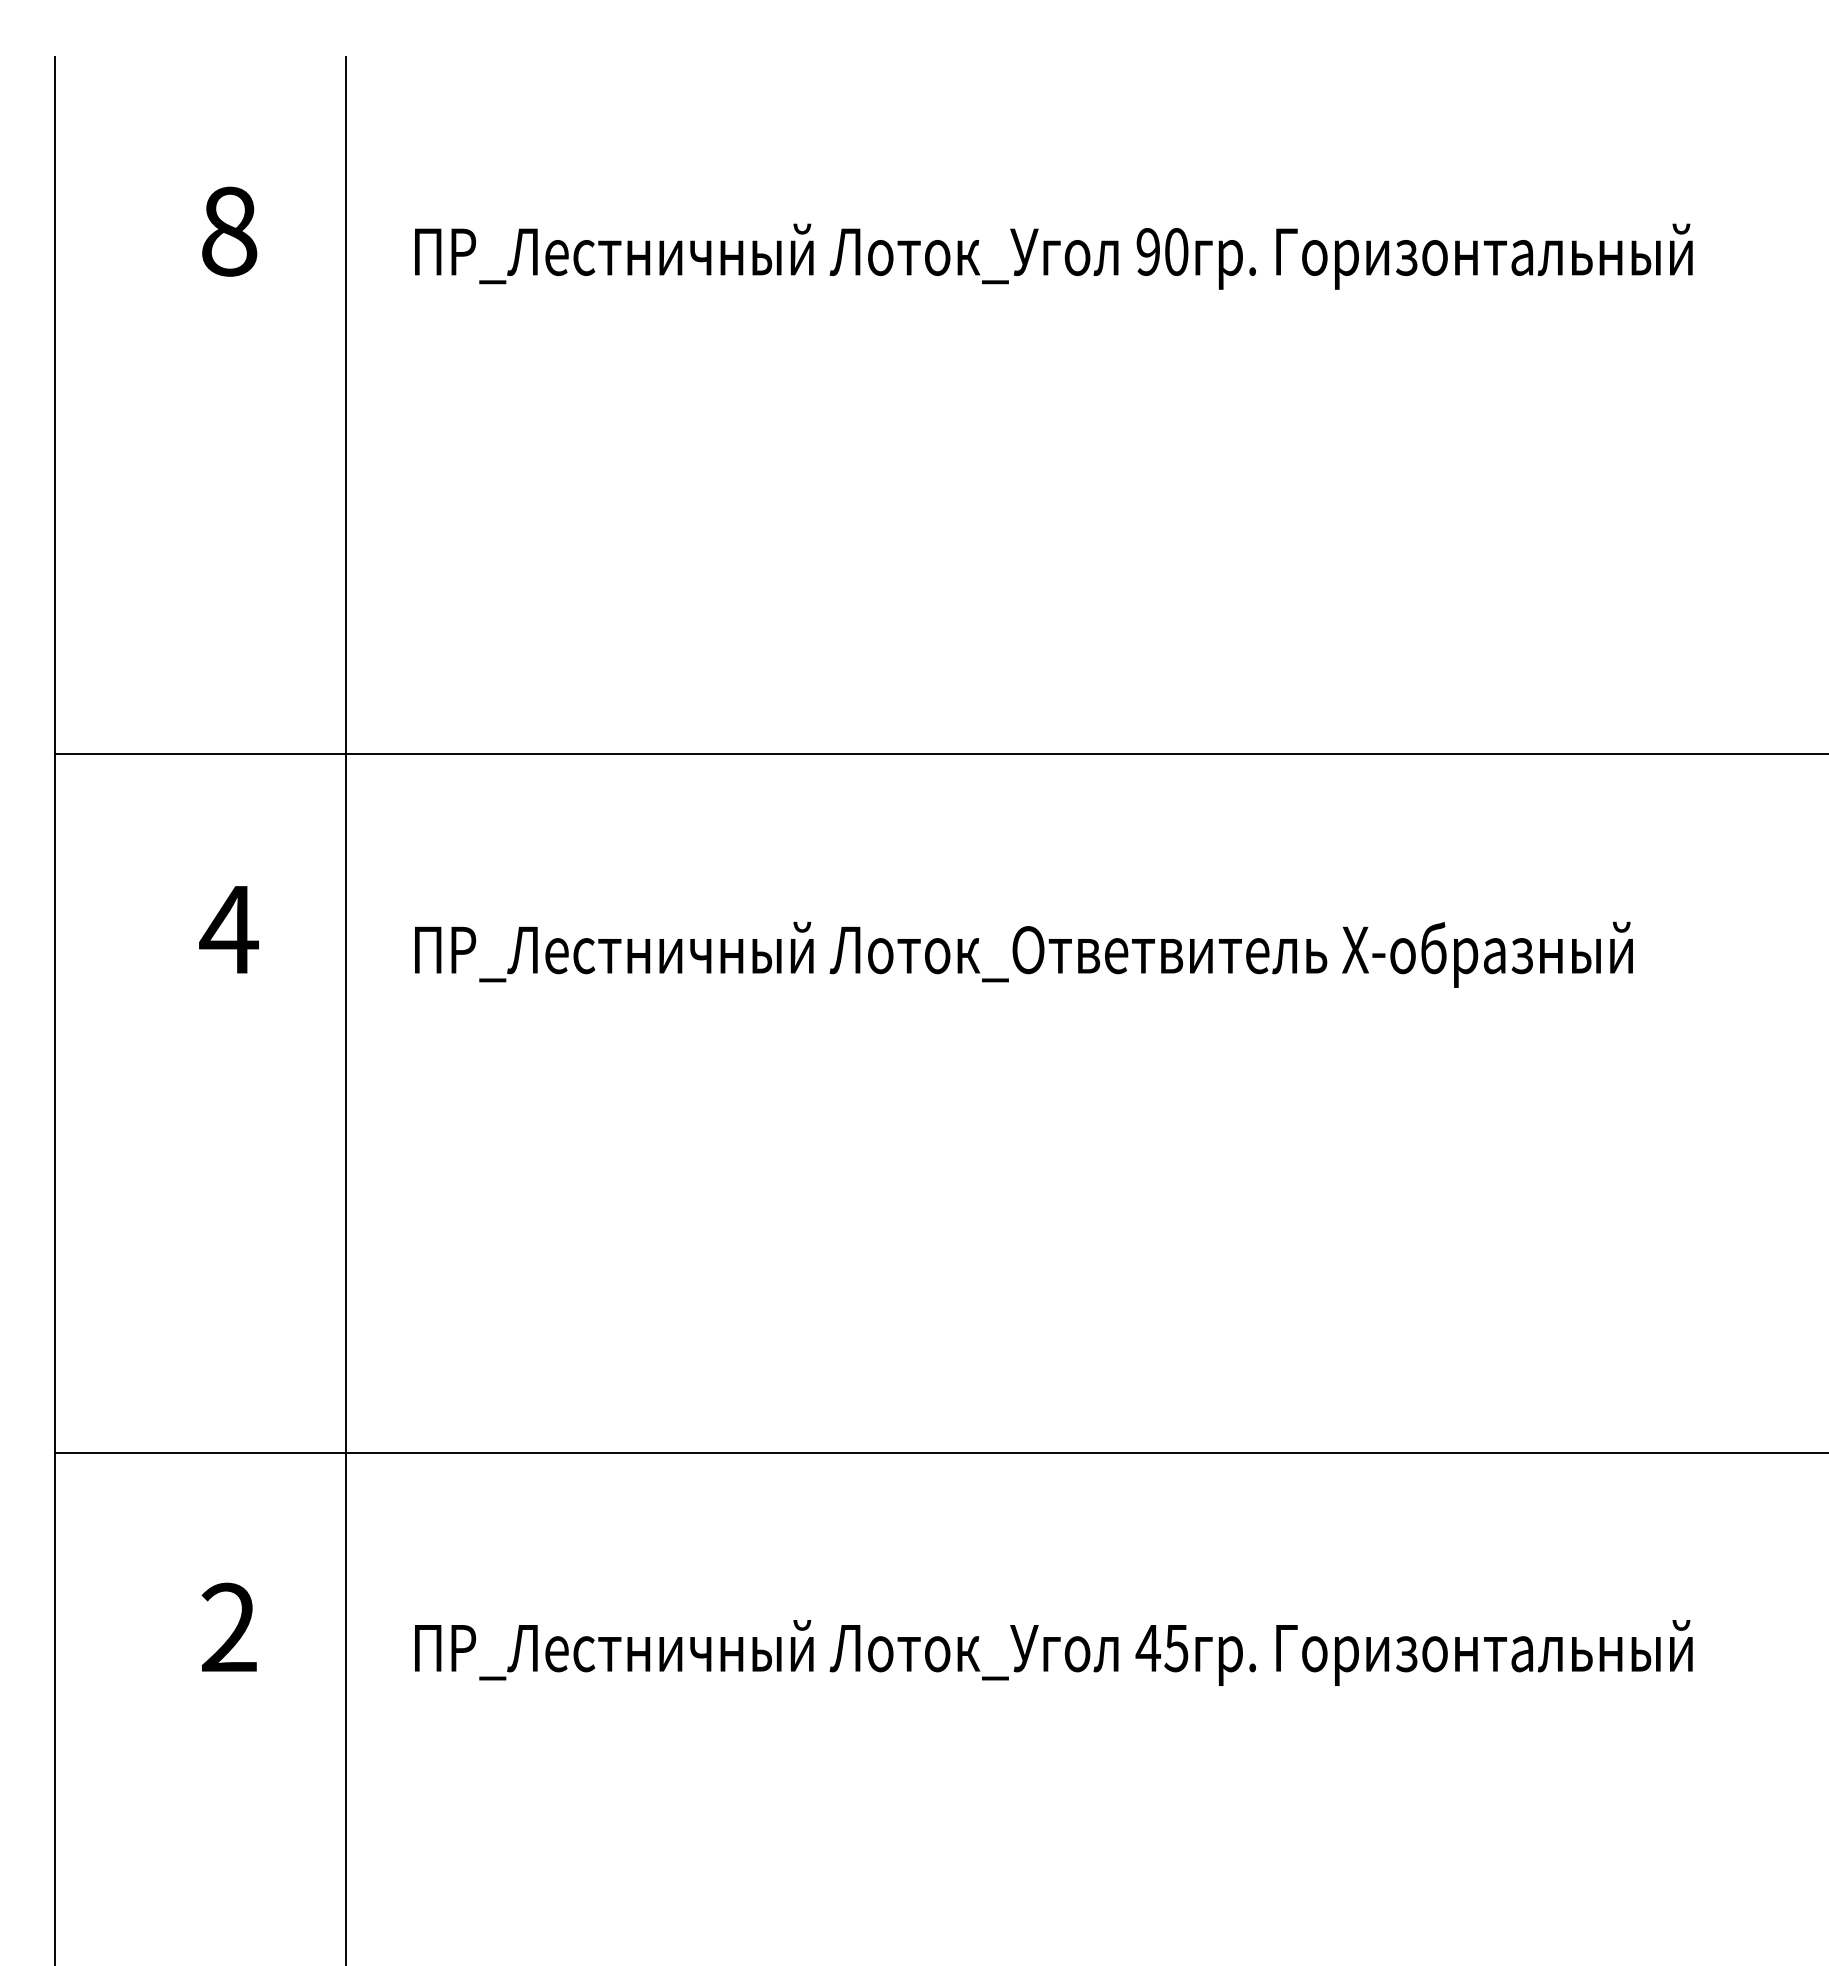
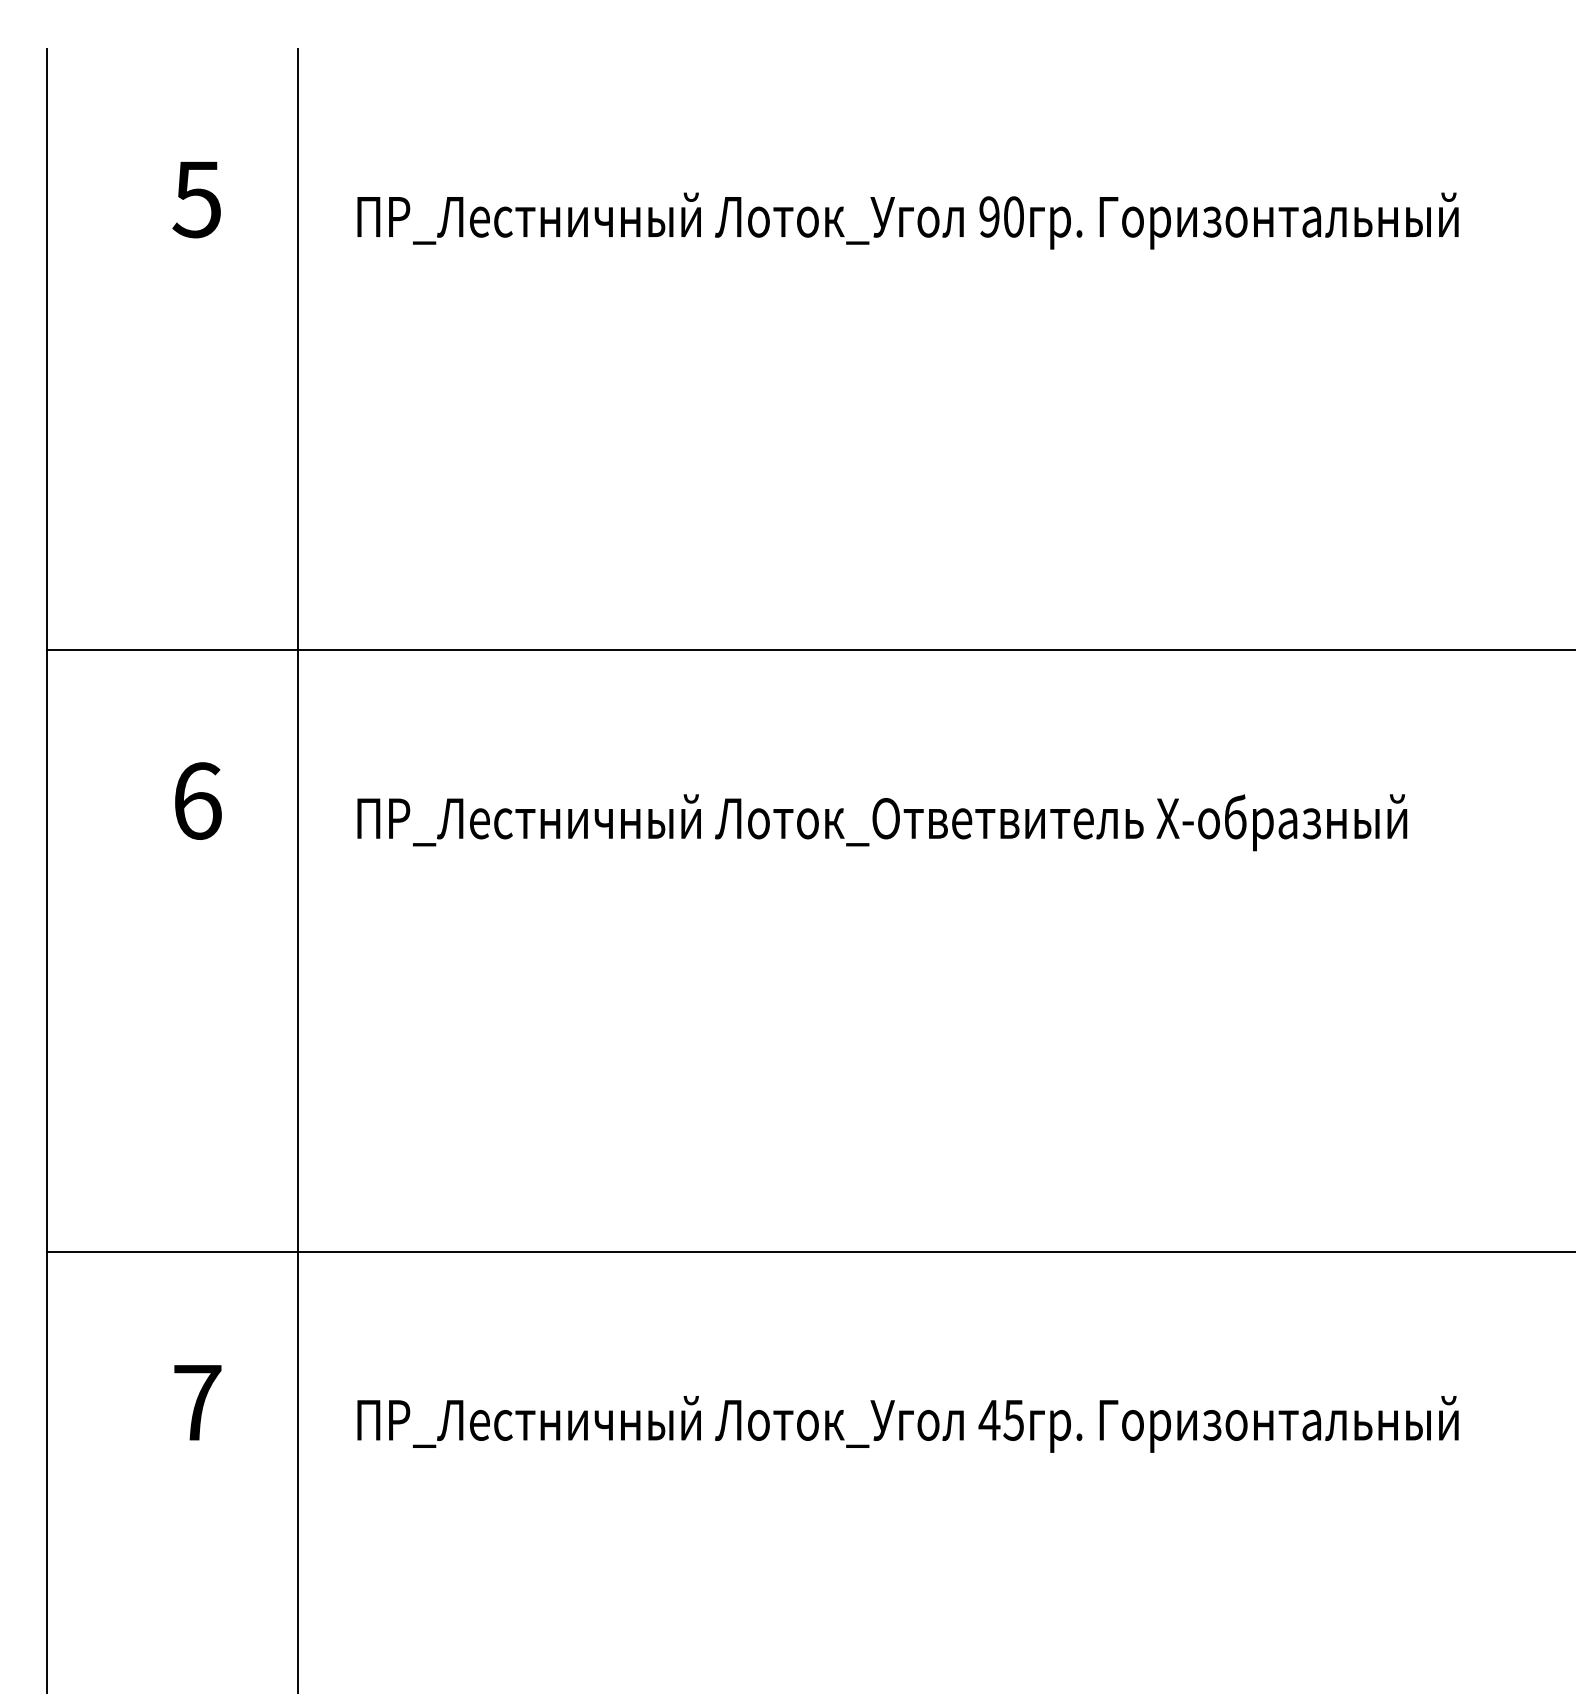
text: (228, 231) -> (196, 199), 8 -> 5
text: (228, 929) -> (196, 800), 4 -> 6
text: (229, 1626) -> (197, 1401), 2 -> 7

